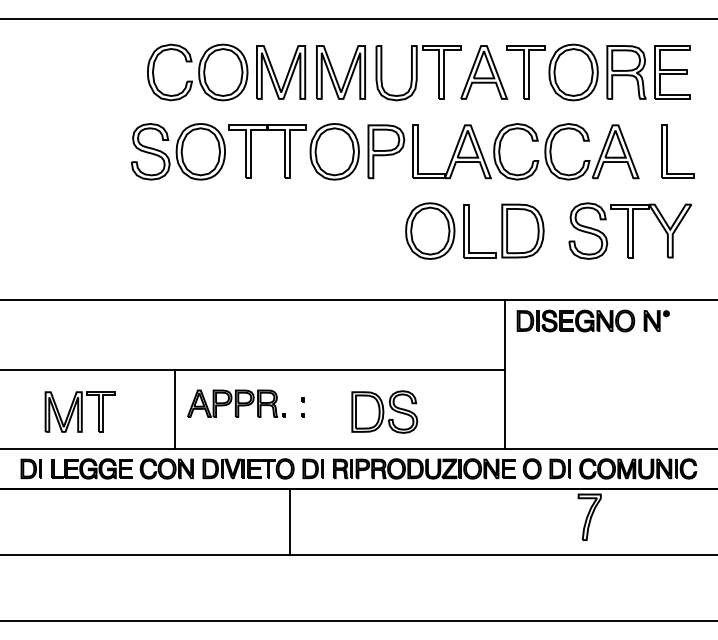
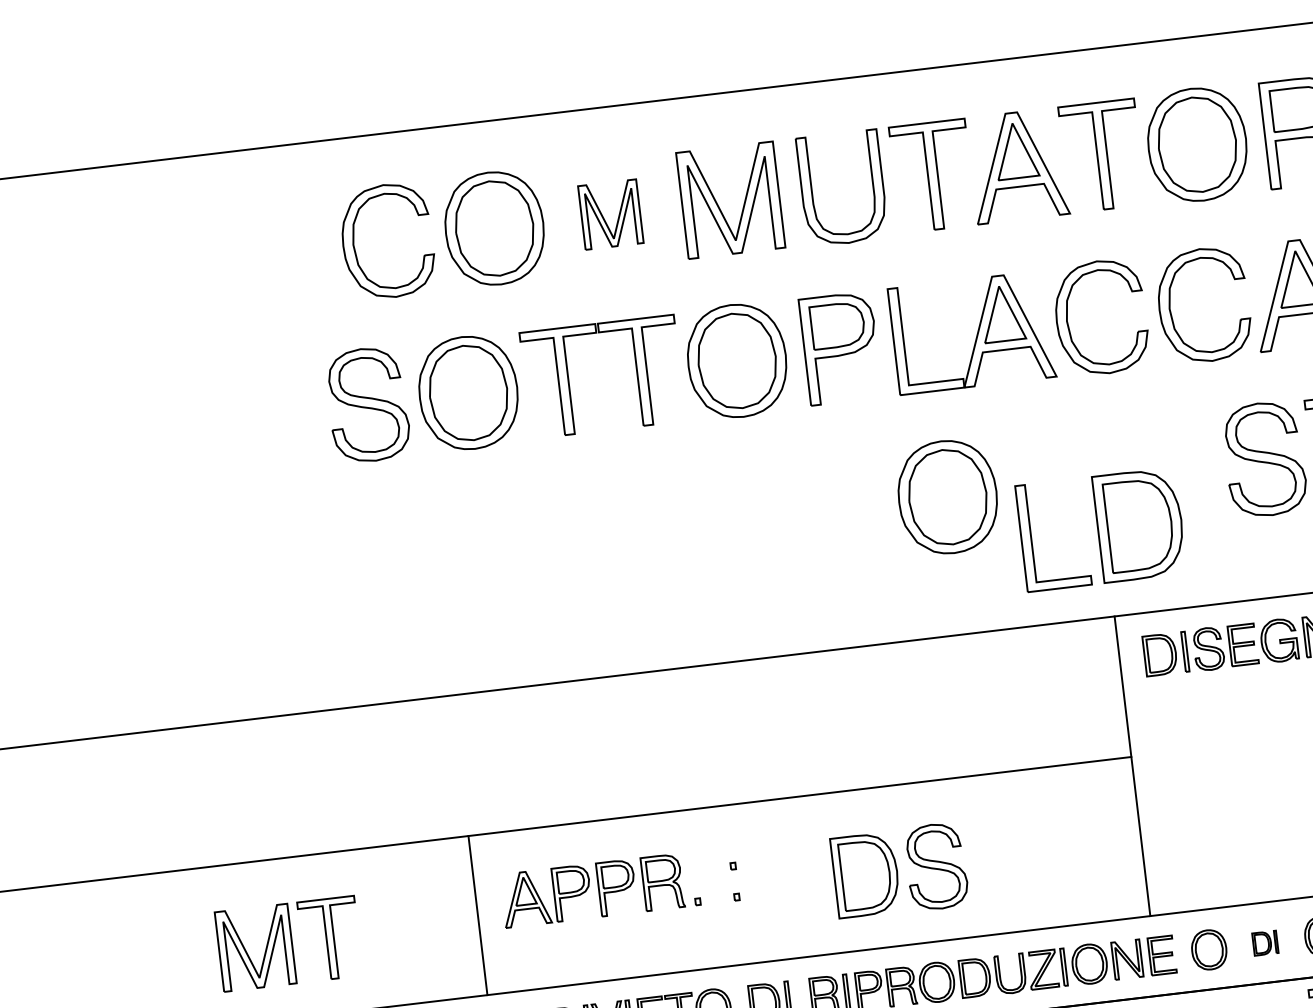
part: (281, 72) -> (611, 214), size x0.6
part: (503, 230) -> (1100, 528), moved
part: (559, 468) -> (1263, 942), size x0.6

